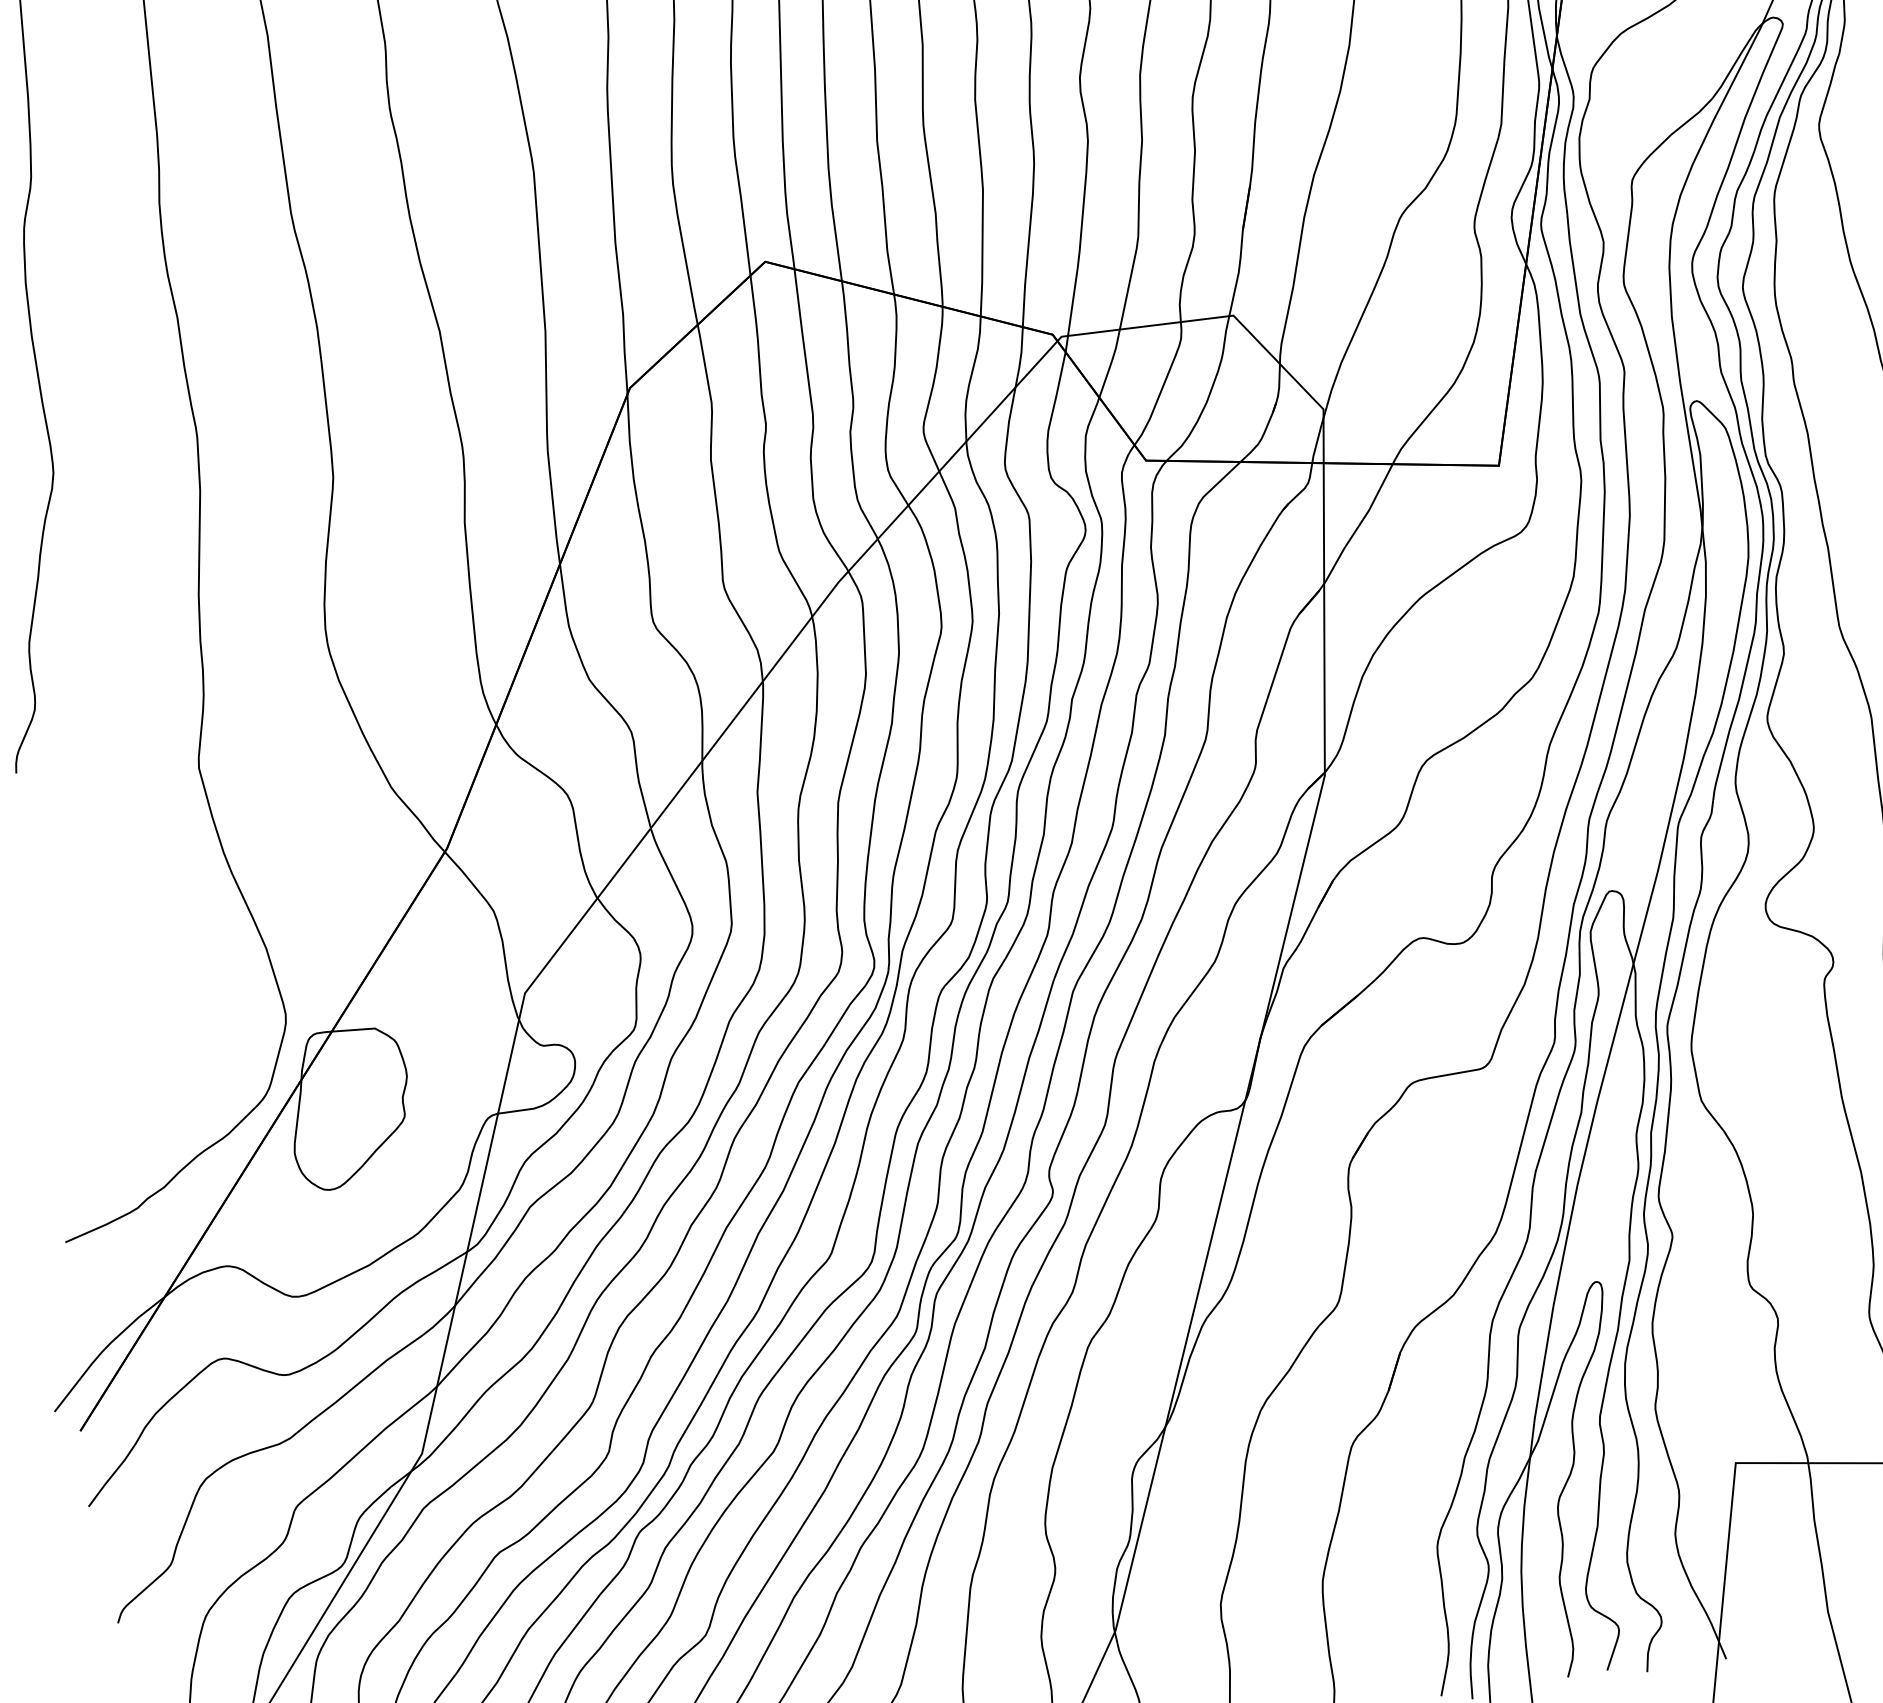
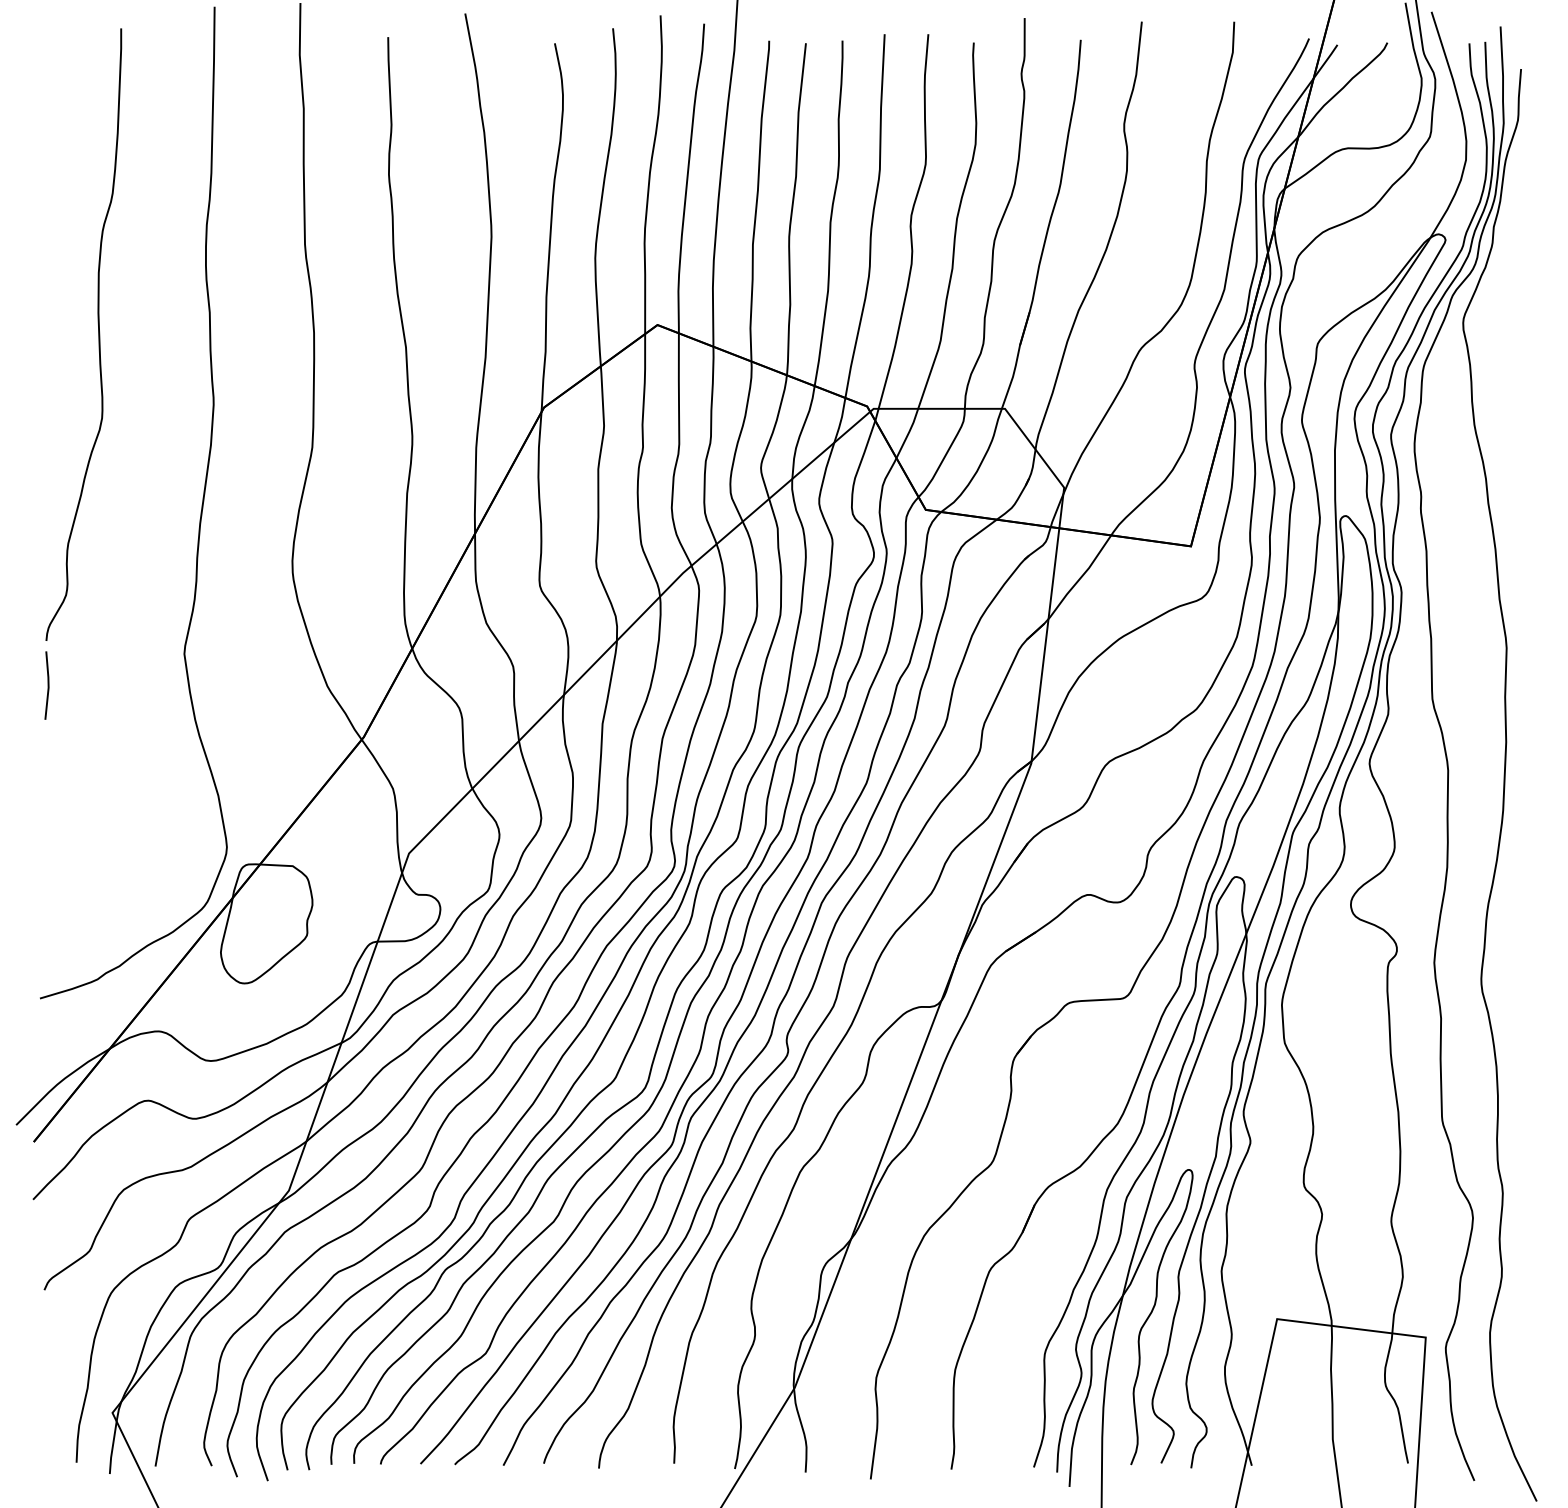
line: (24, 831) -> (47, 685), added

